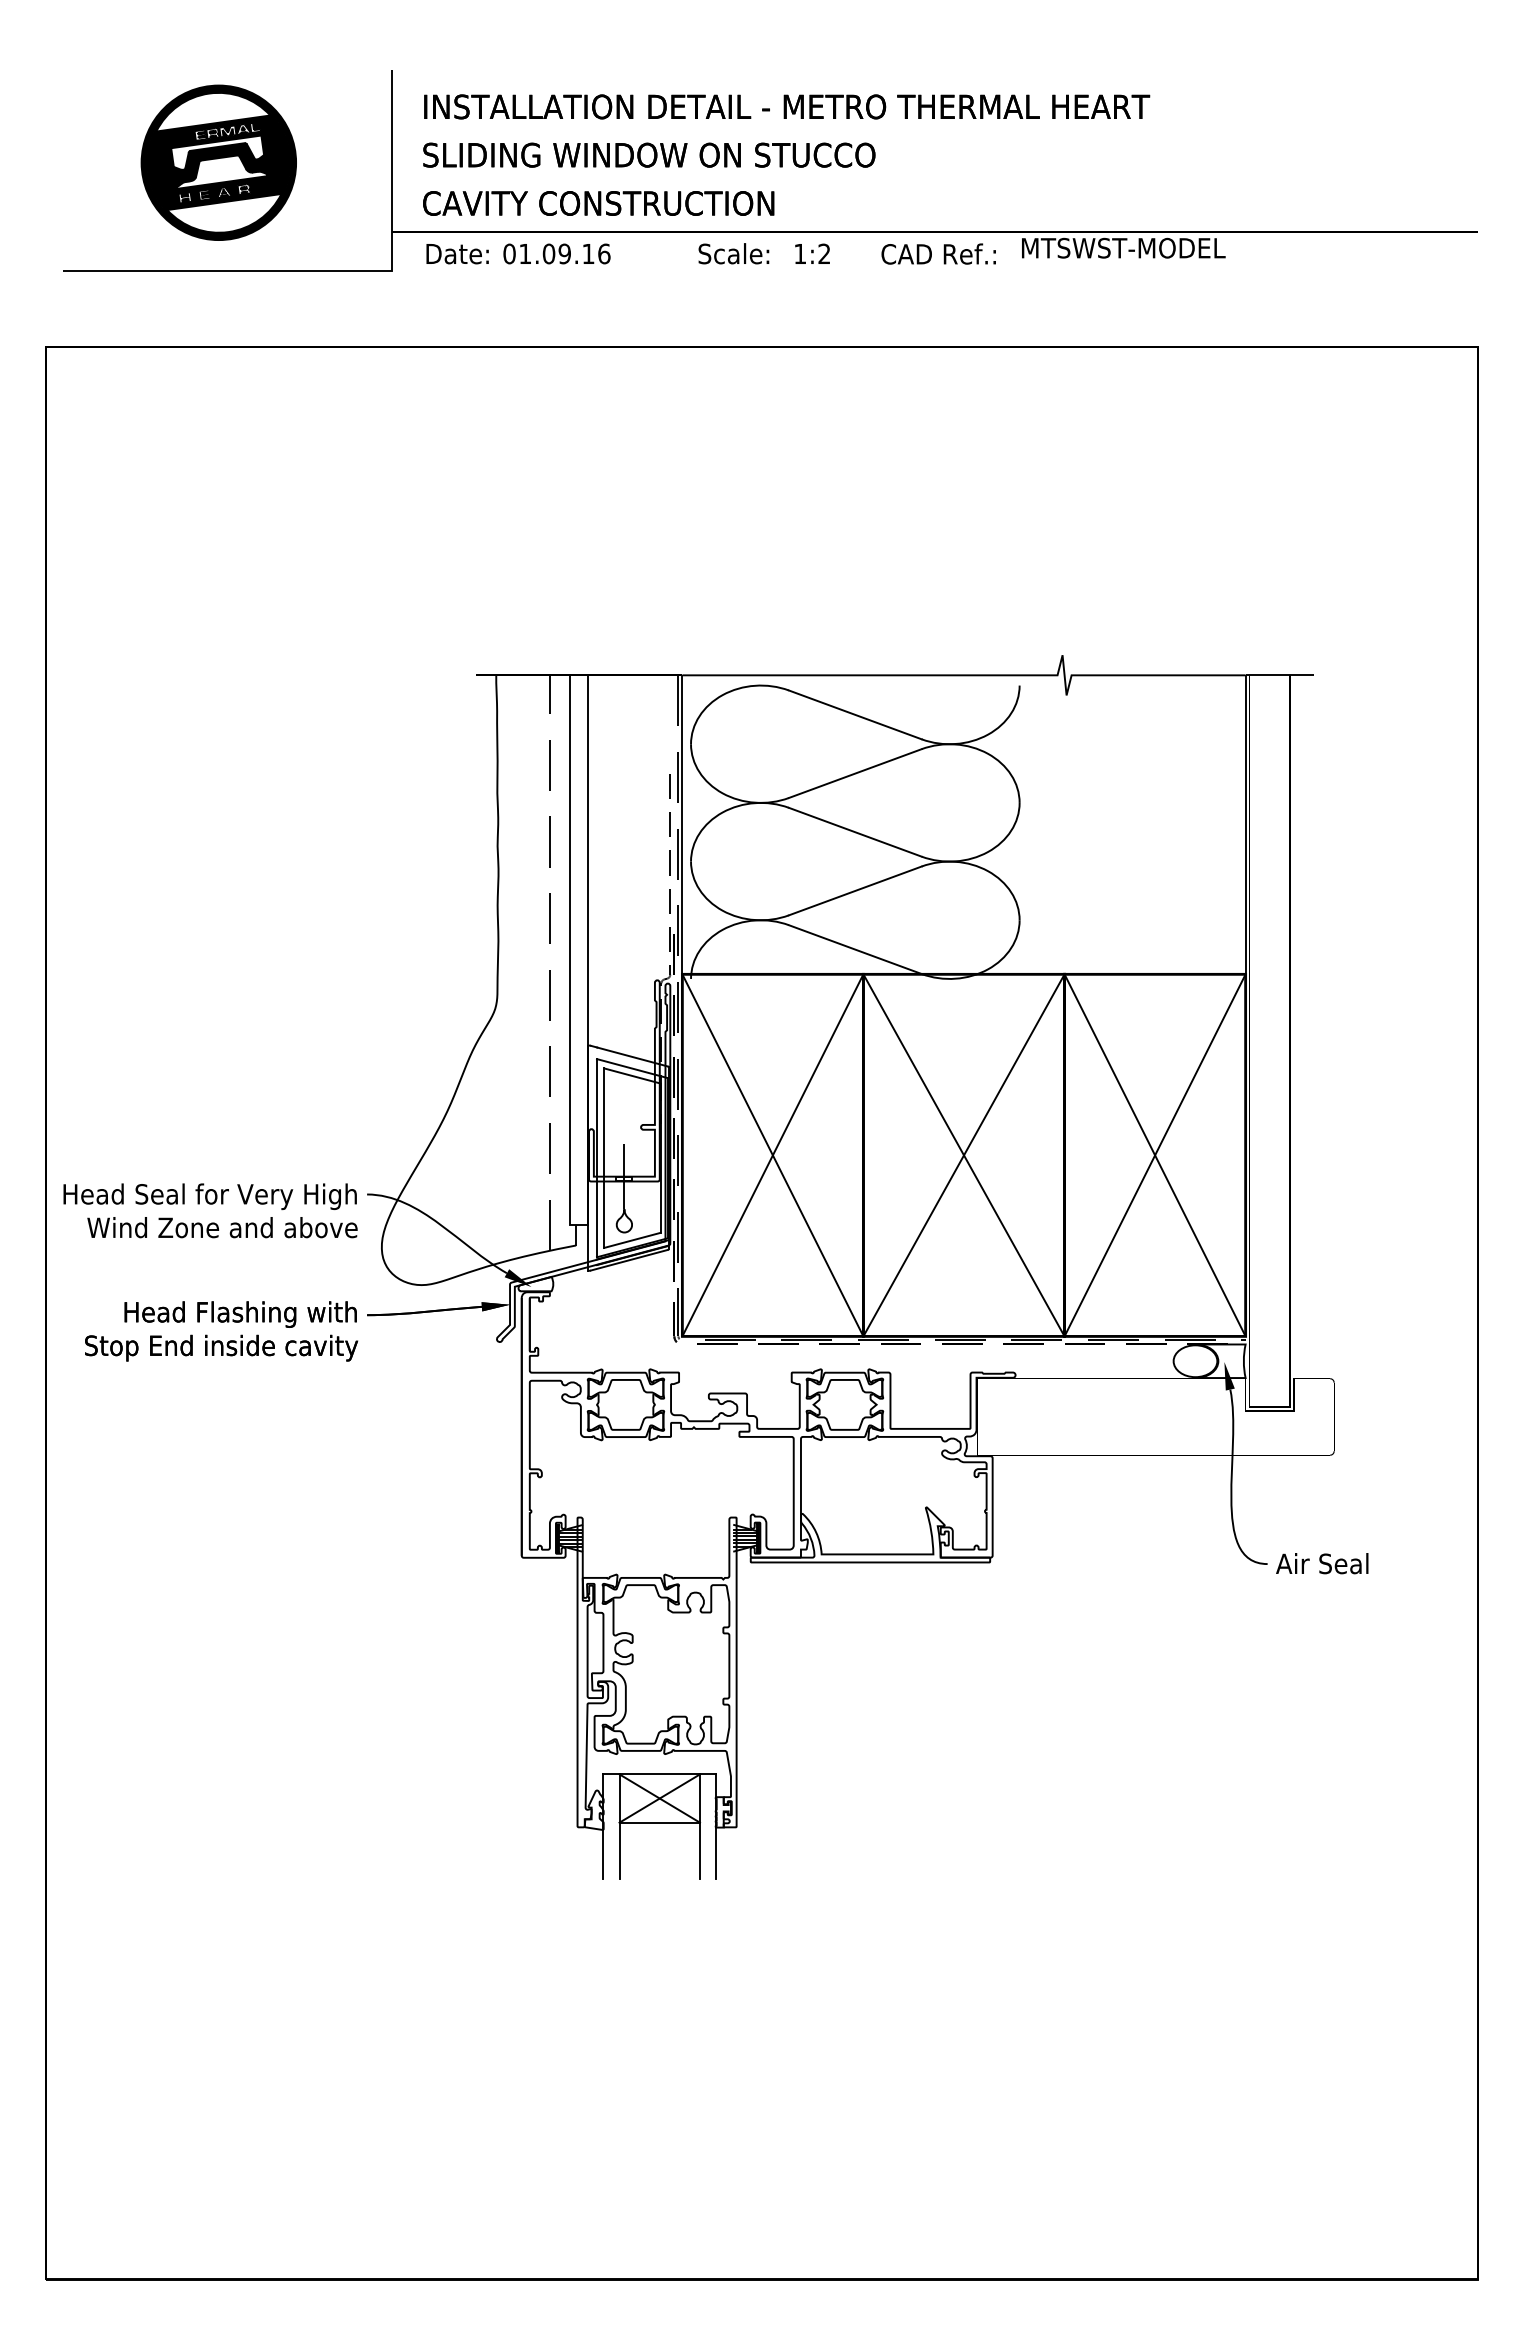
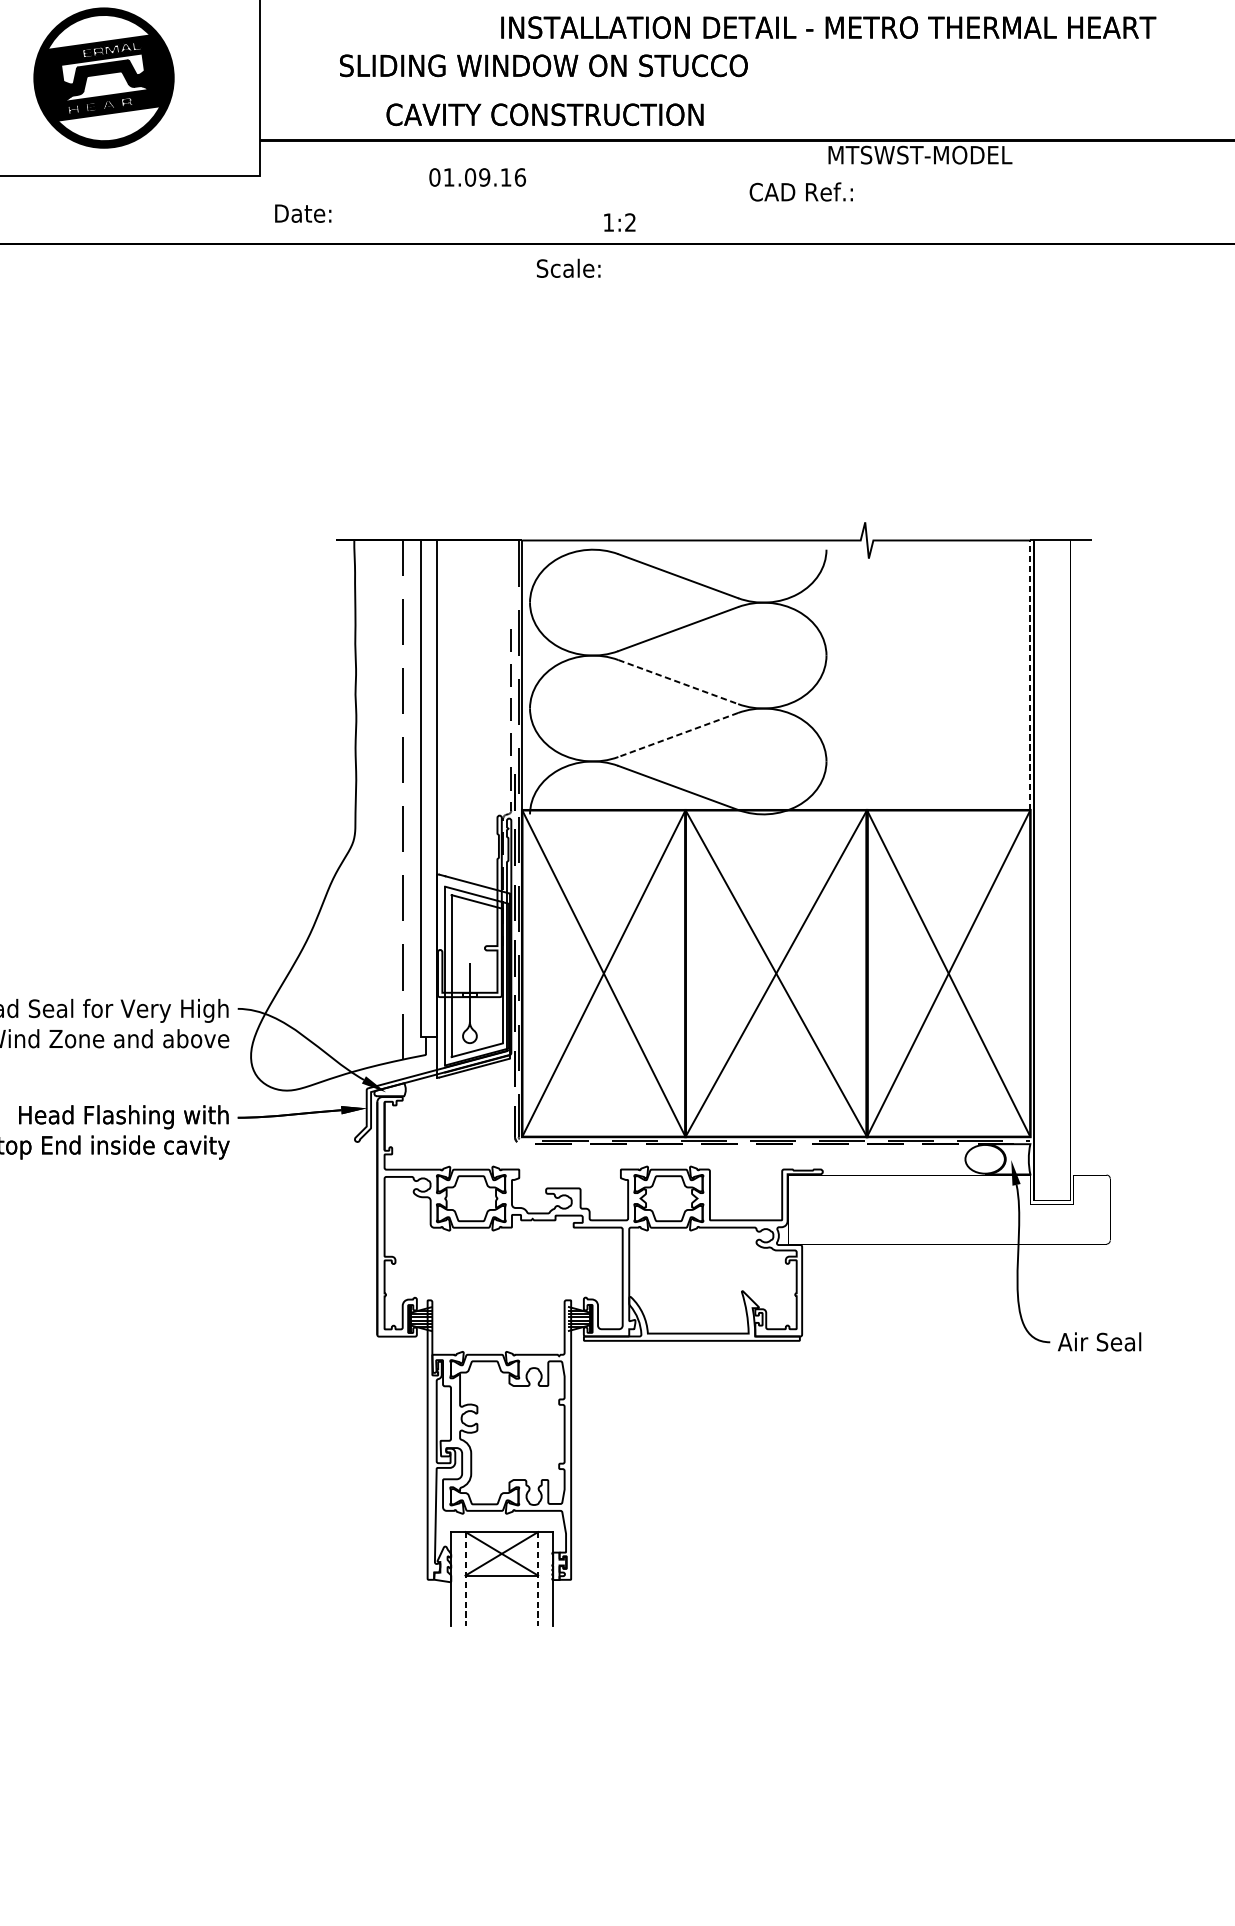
text: (787, 106) -> (829, 27), moved
text: (649, 154) -> (543, 65), moved
text: (598, 203) -> (544, 114), moved
text: (556, 253) -> (477, 177), moved
text: (733, 253) -> (568, 268), moved
text: (812, 253) -> (619, 222), moved
text: (938, 253) -> (801, 191), moved
text: (457, 254) -> (303, 214), moved
line: (1245, 824) -> (1030, 675), solid -> dashed
line: (855, 832) -> (678, 682), solid -> dashed
line: (855, 890) -> (678, 734), solid -> dashed
line: (619, 1827) -> (465, 1579), solid -> dashed
line: (700, 1827) -> (538, 1579), solid -> dashed

